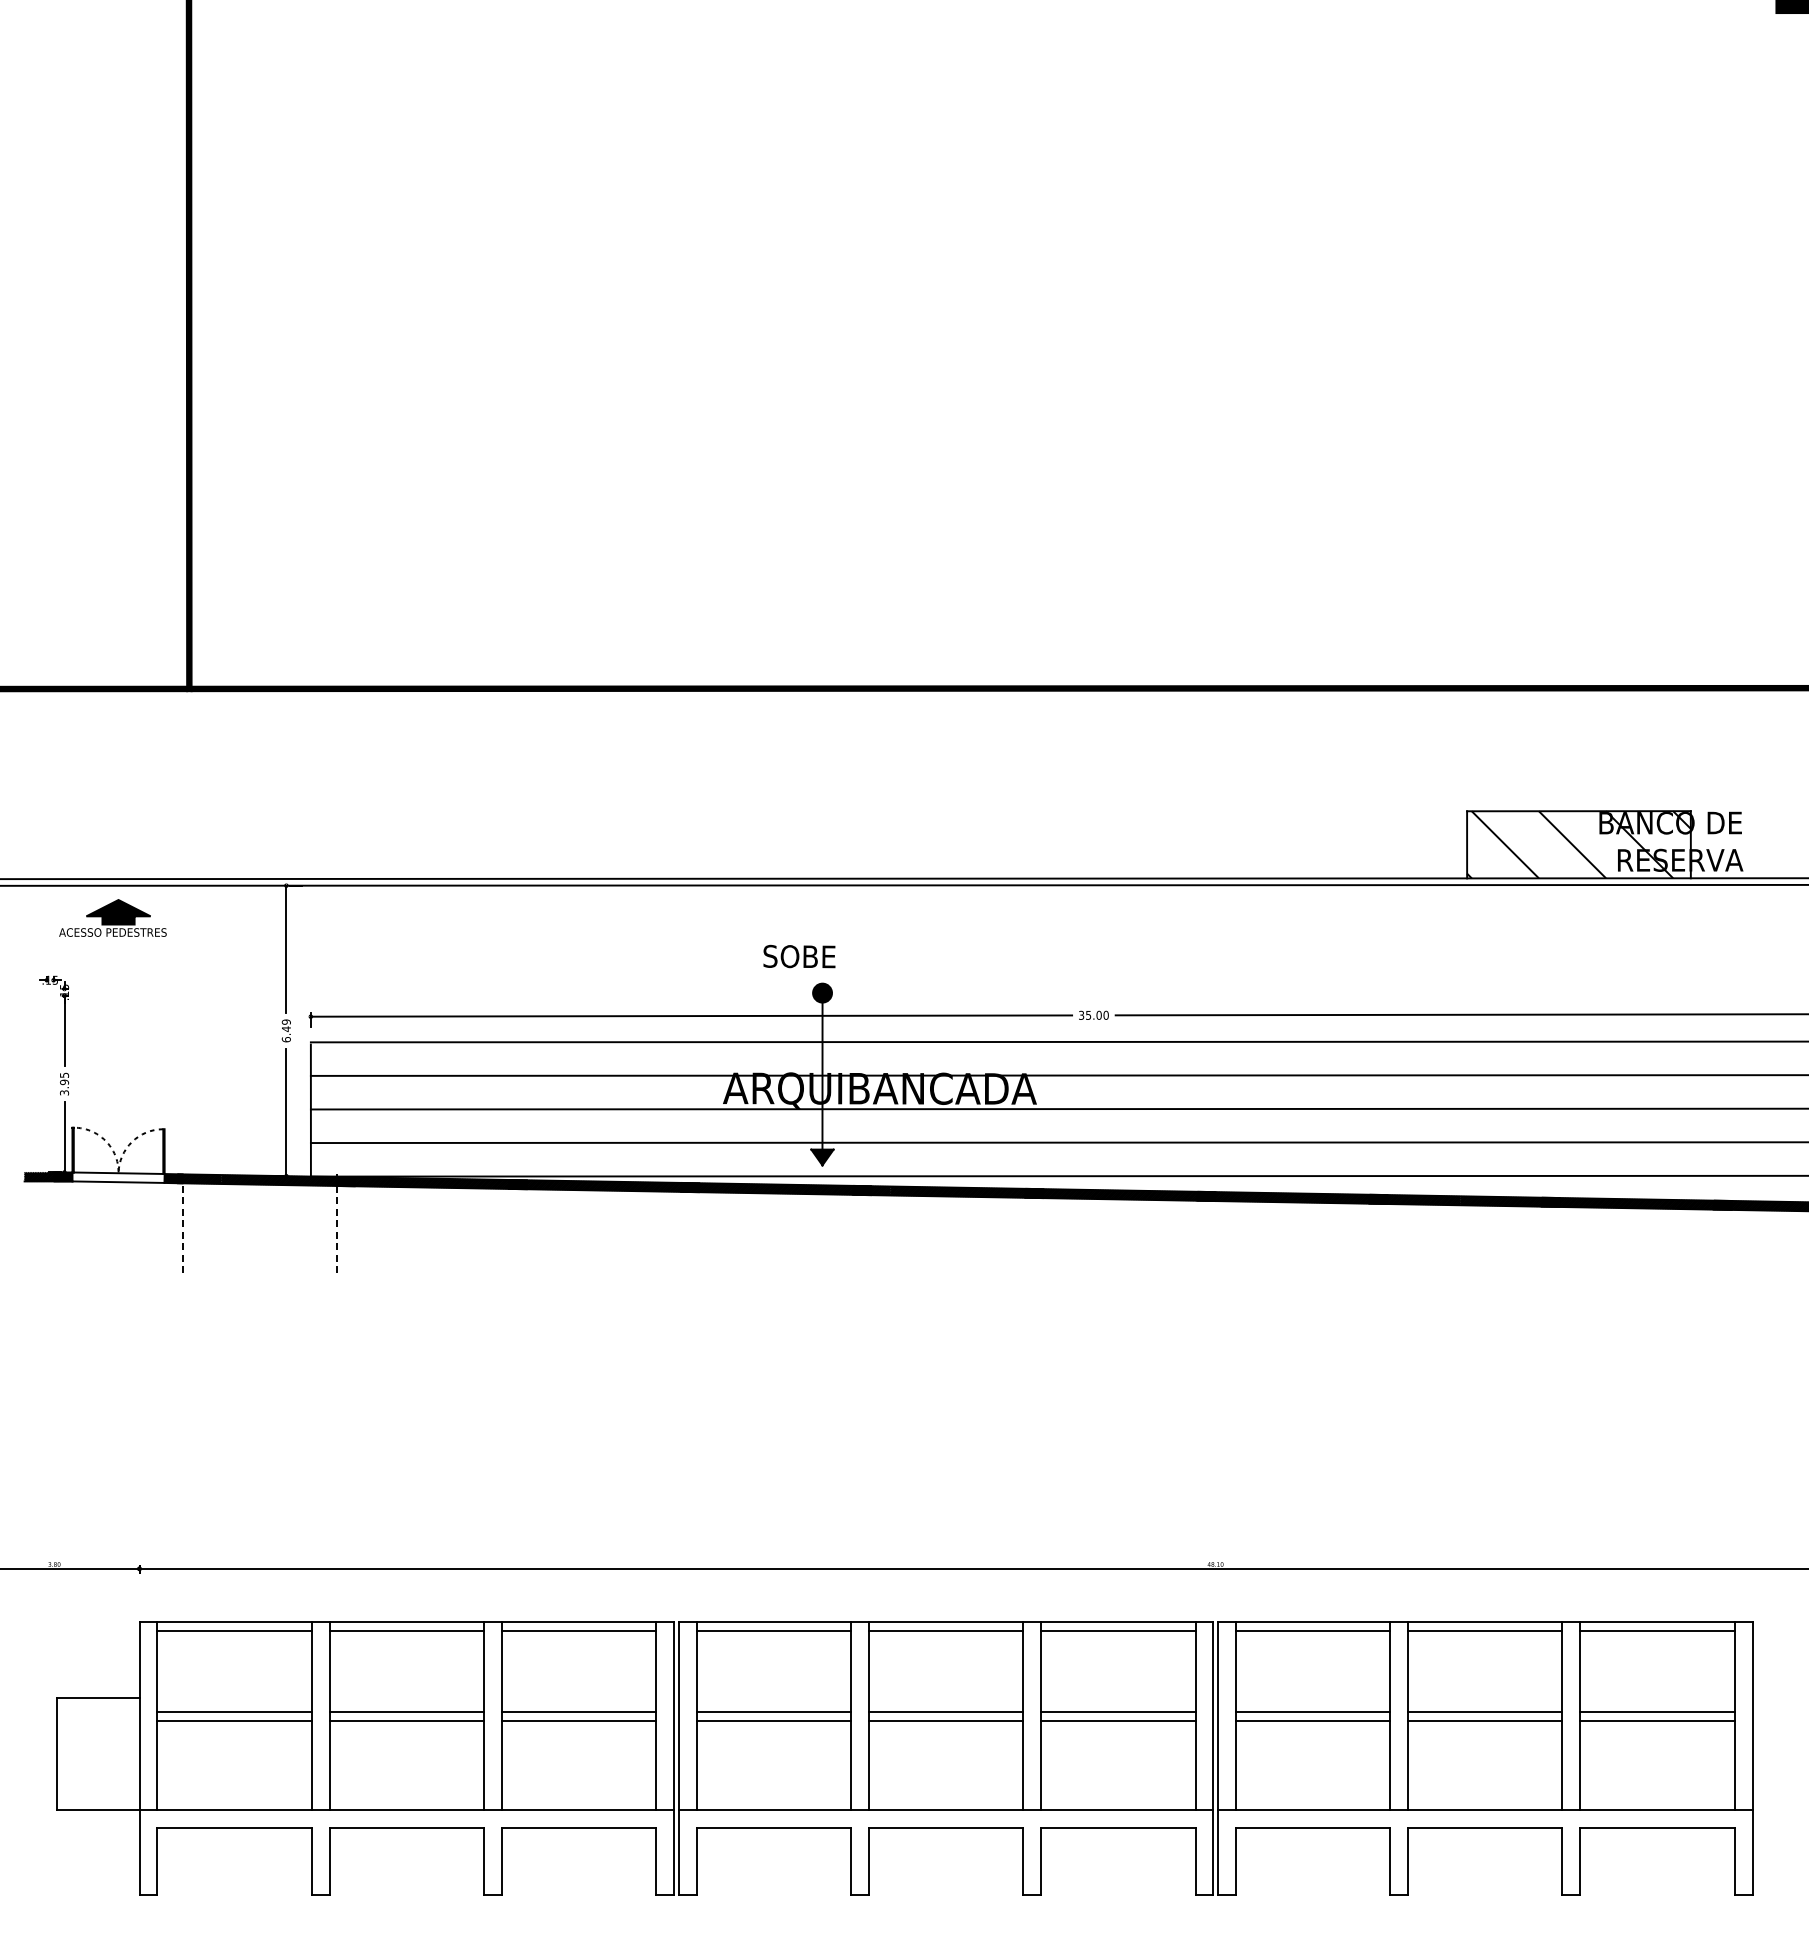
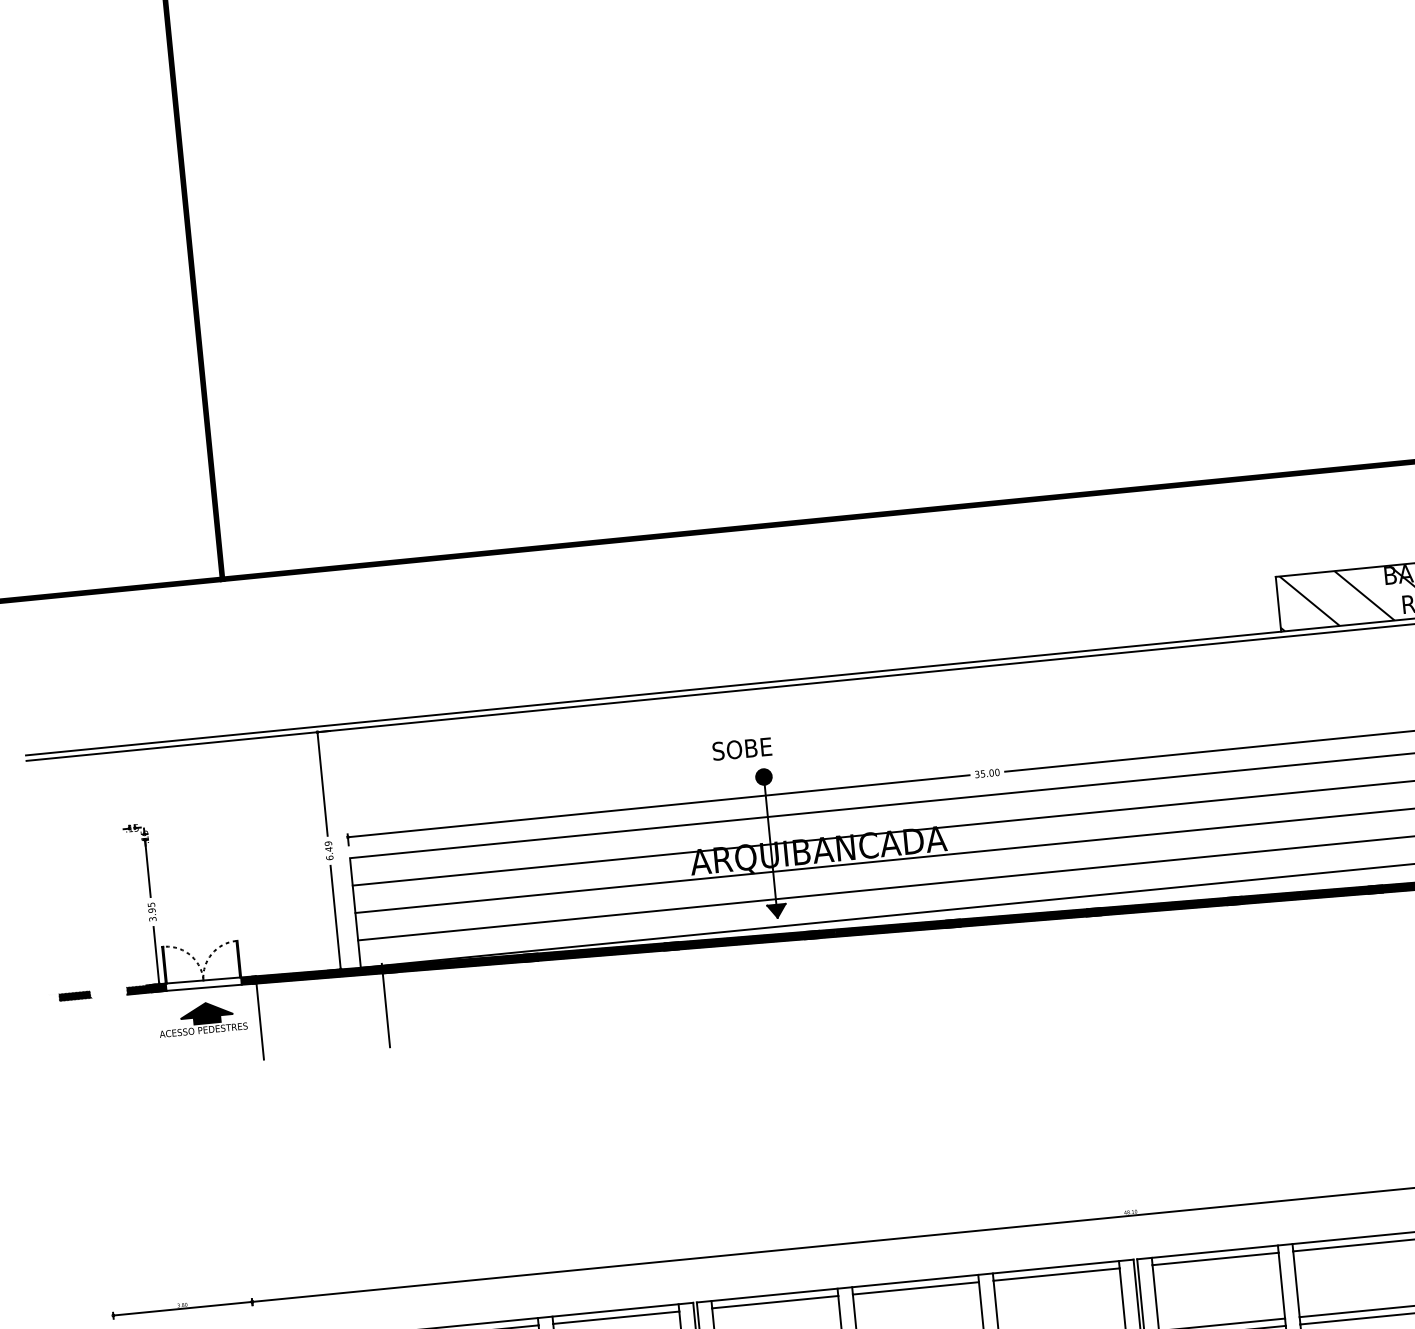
part: (112, 917) -> (202, 1017), moved
line: (182, 1225) -> (259, 1018), dashed -> solid
line: (336, 1225) -> (385, 1005), dashed -> solid

